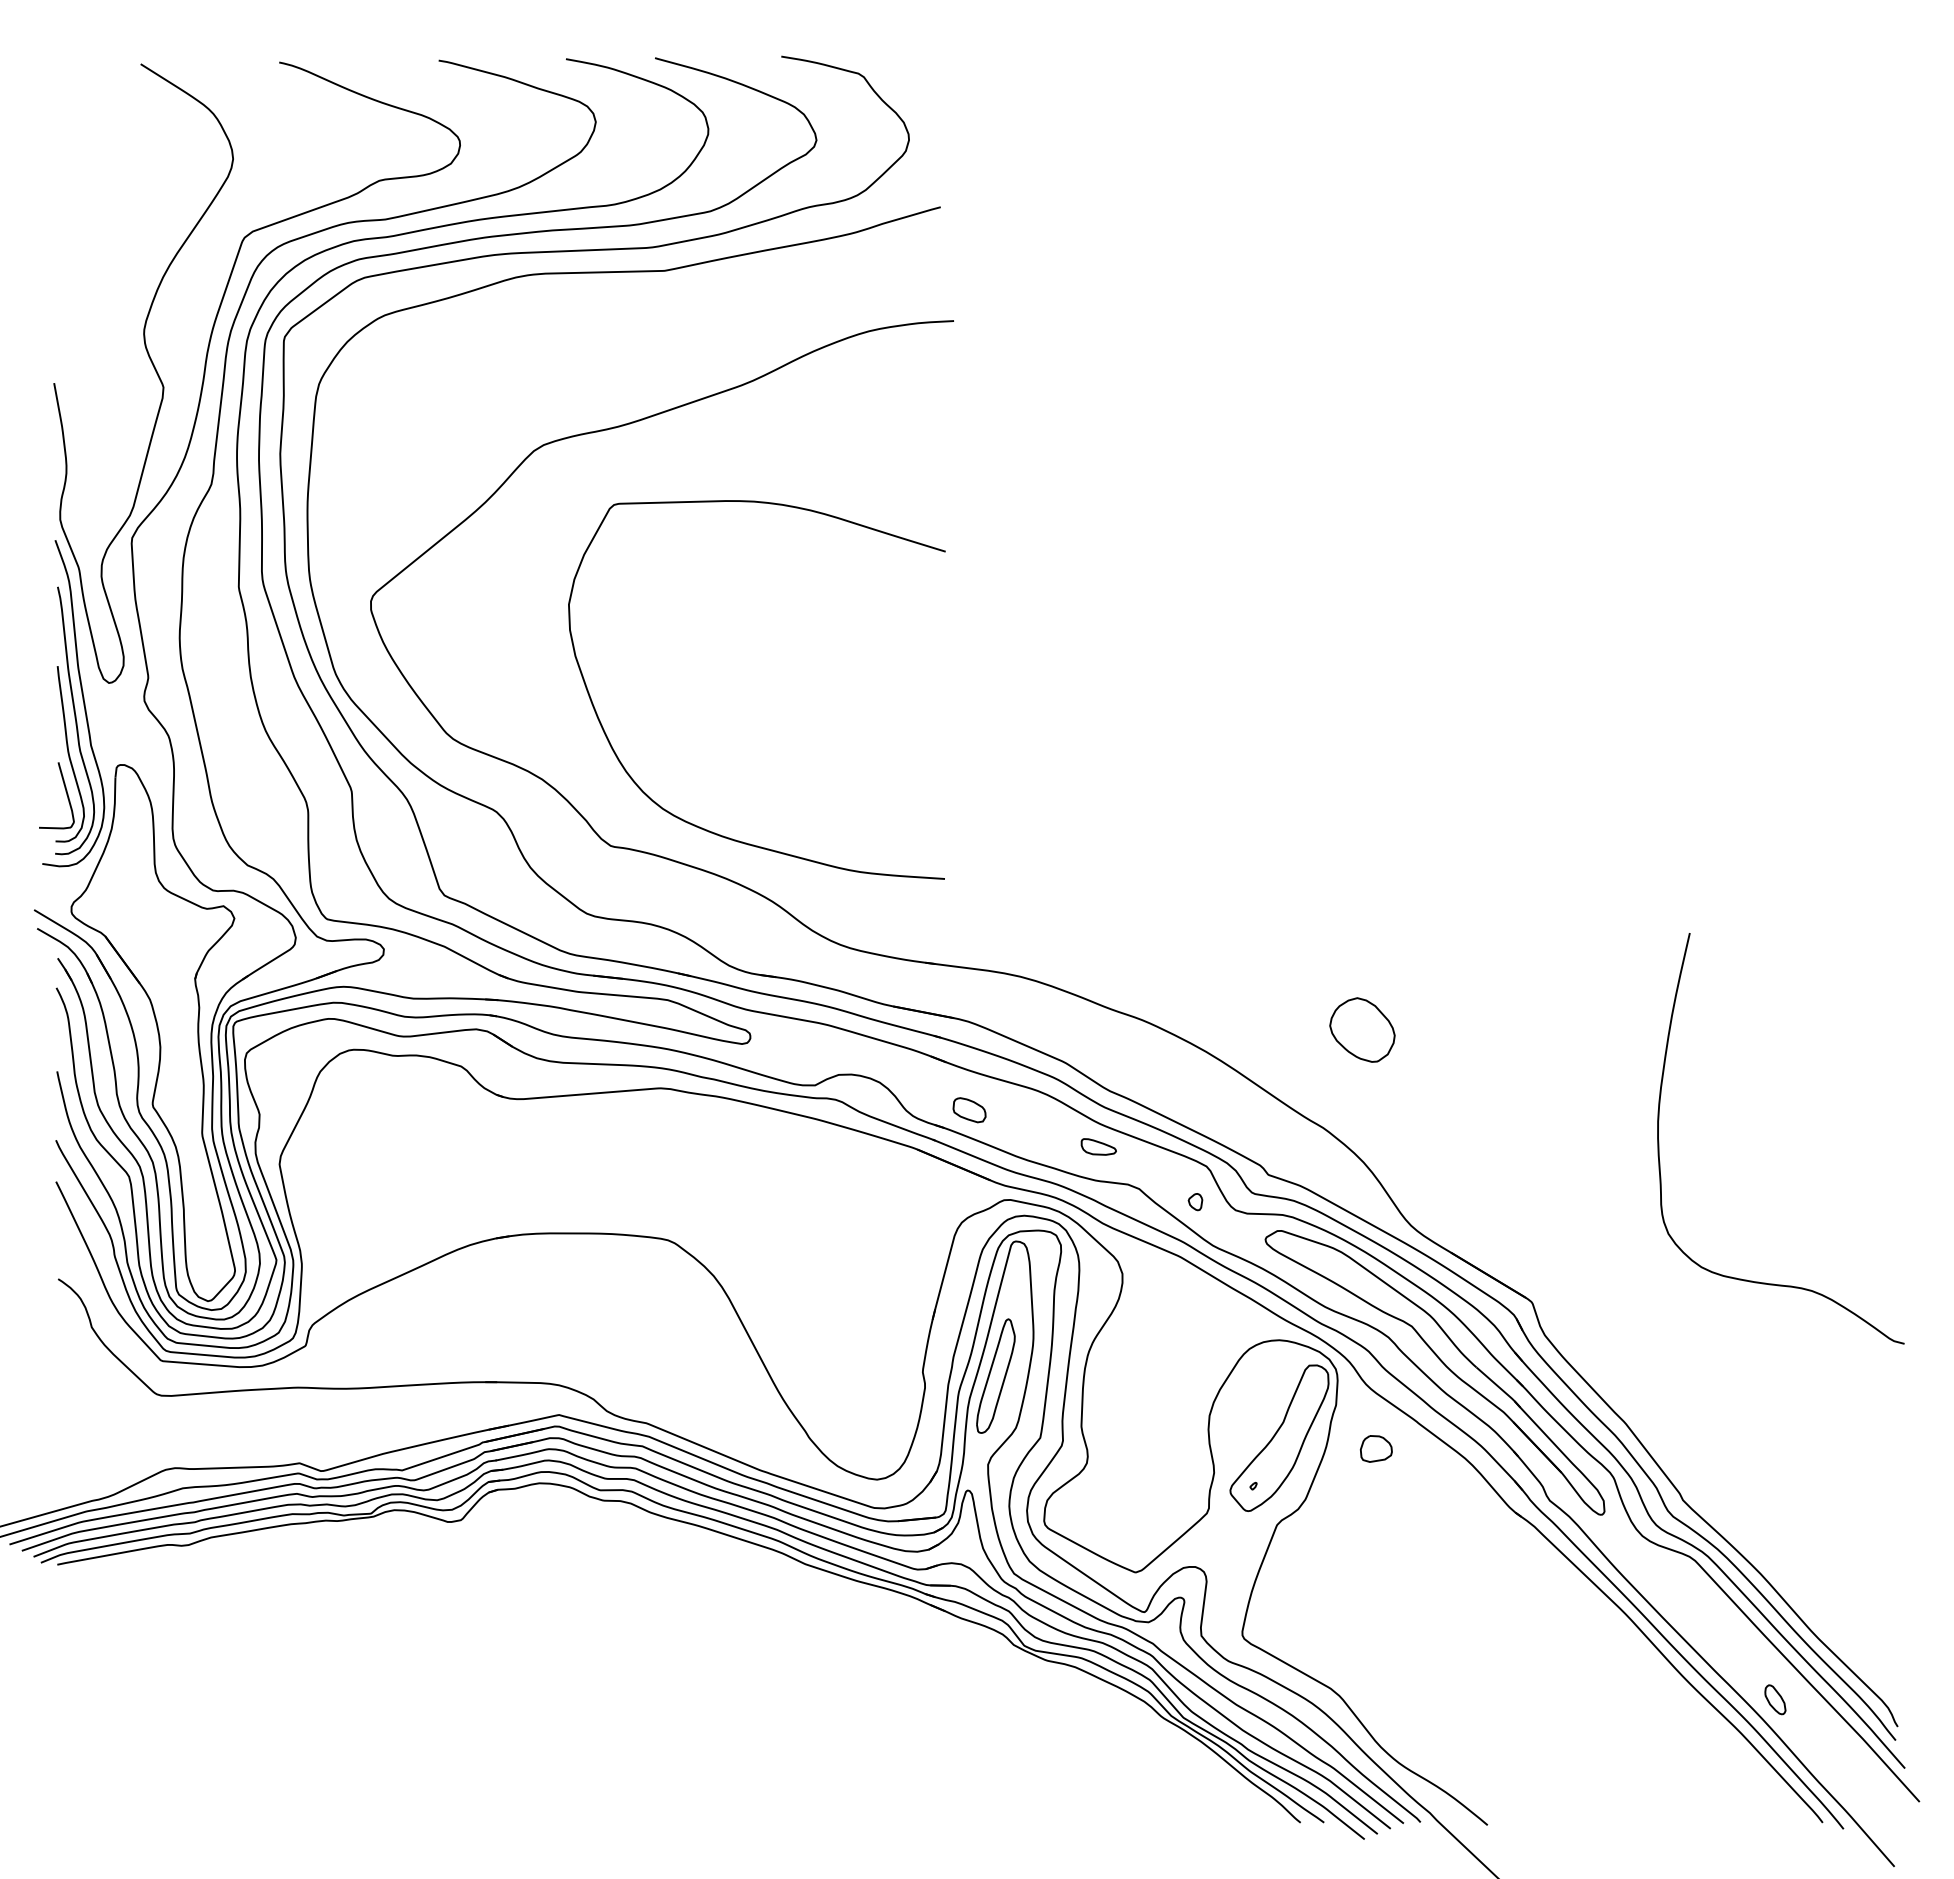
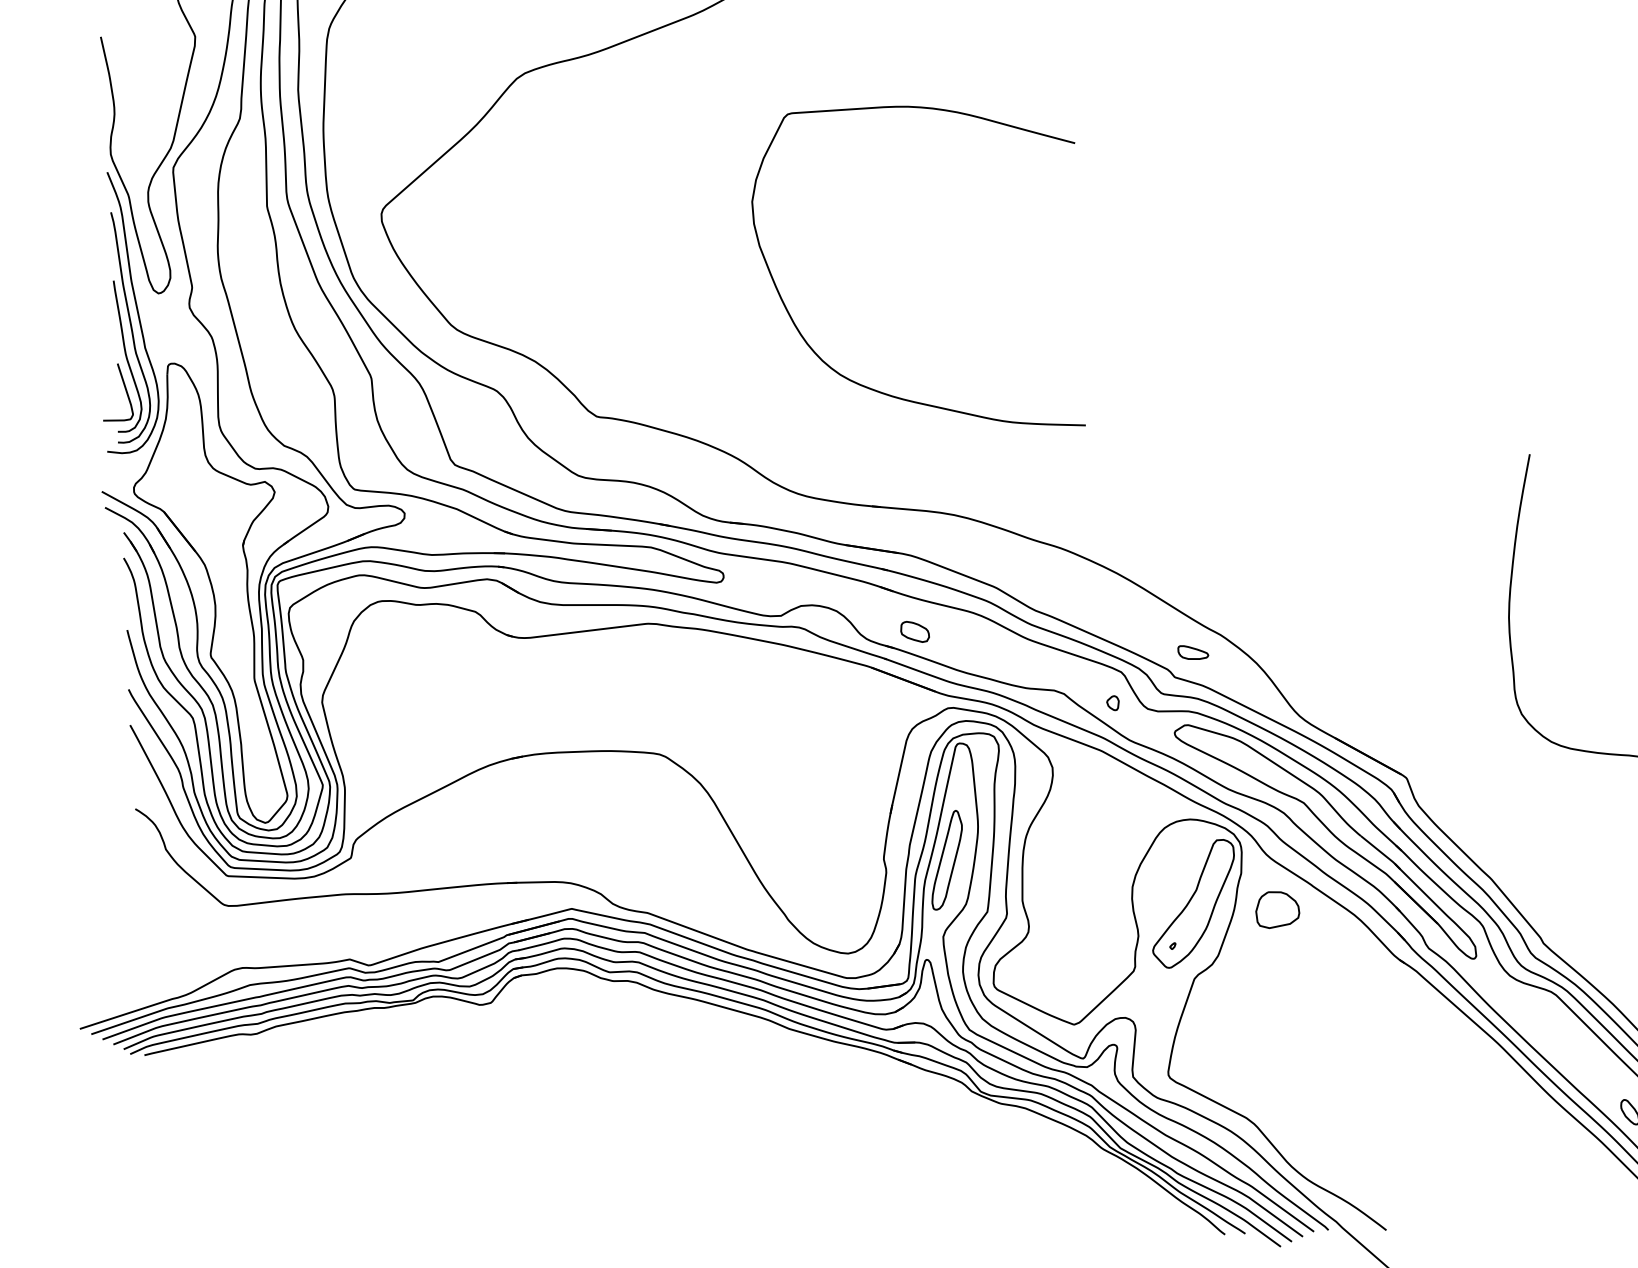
curve: (695, 824) -> (868, 387), moved
part: (1362, 1029) -> (1250, 548), removed
part: (1098, 1146) -> (1192, 652), moved
part: (1375, 1448) -> (1276, 909), size x1.6

